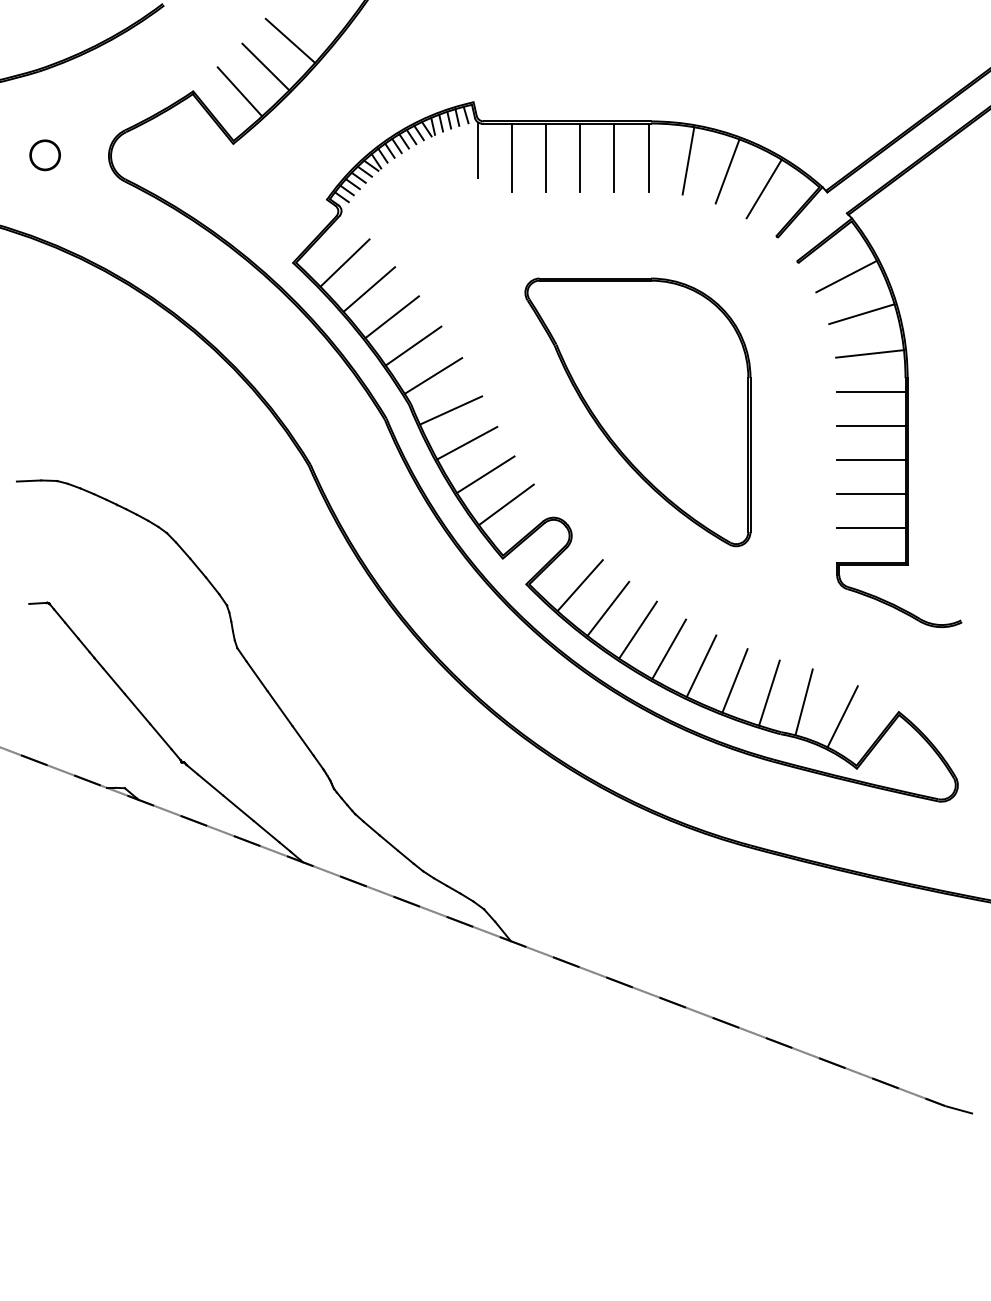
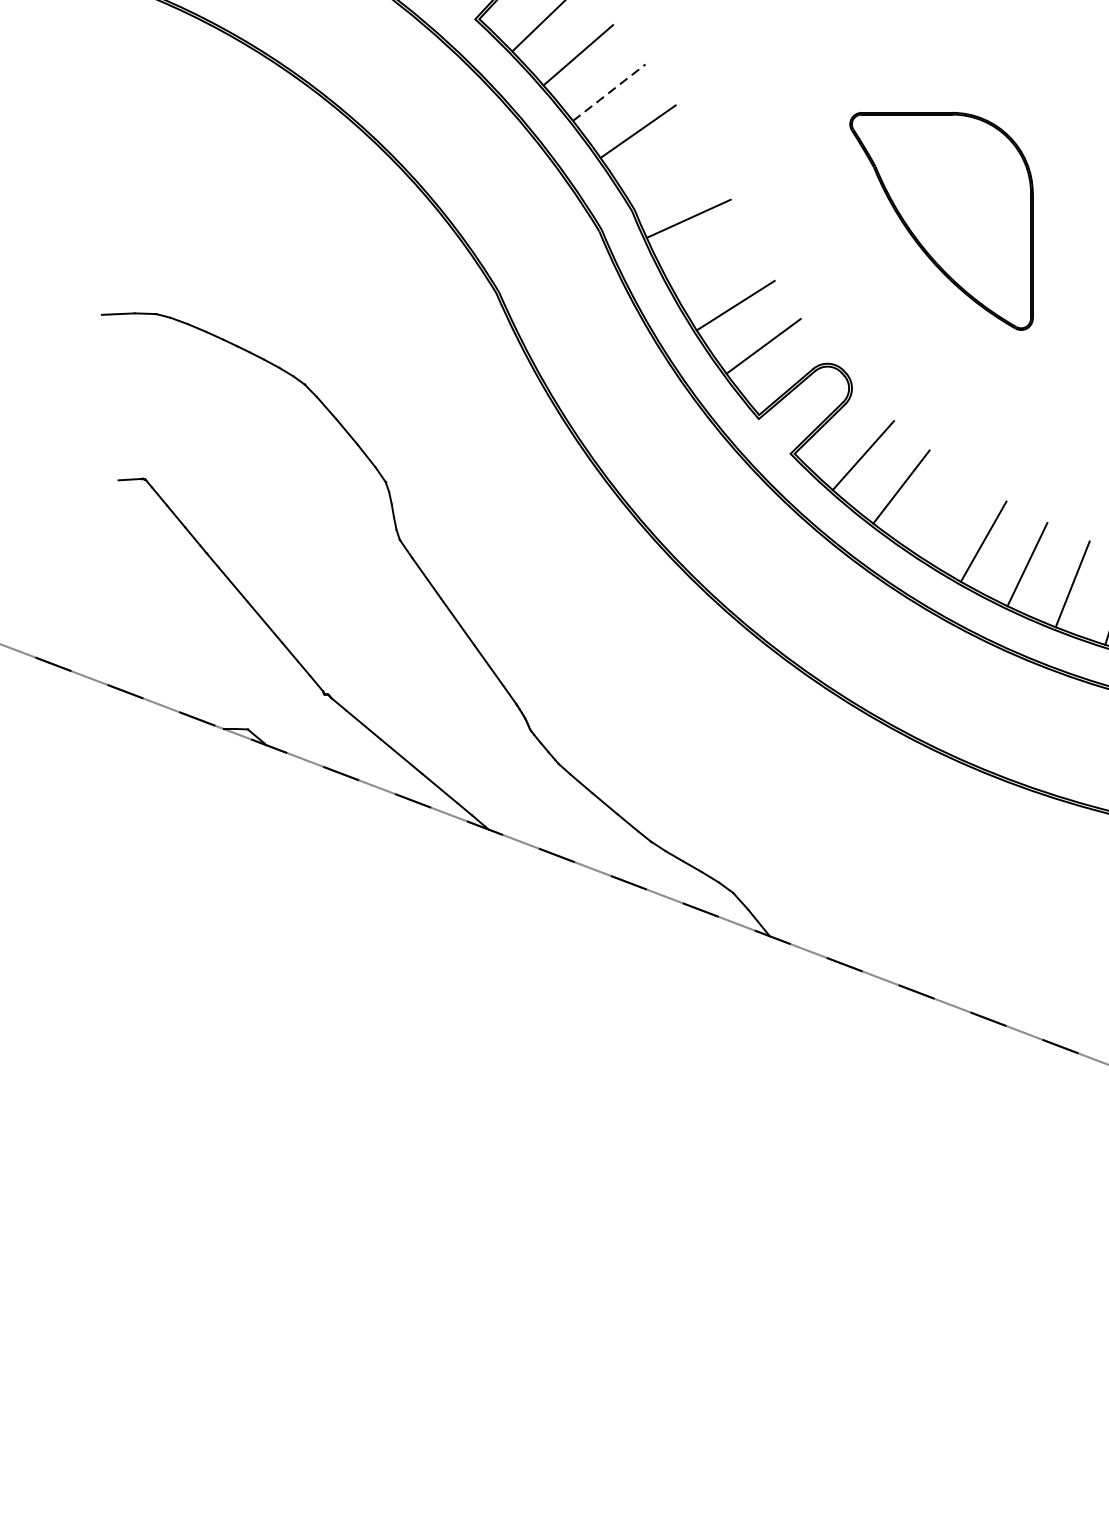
line: (392, 317) -> (609, 93), solid -> dashed
line: (433, 375) -> (665, 171), removed
part: (637, 412) -> (940, 221), size x0.6
line: (467, 442) -> (711, 262), removed
line: (637, 629) -> (940, 514), removed

